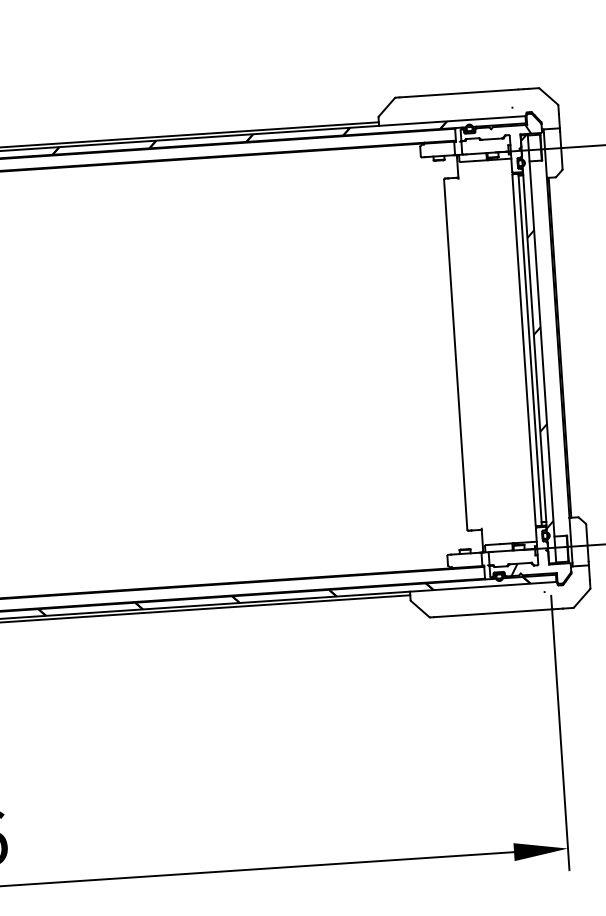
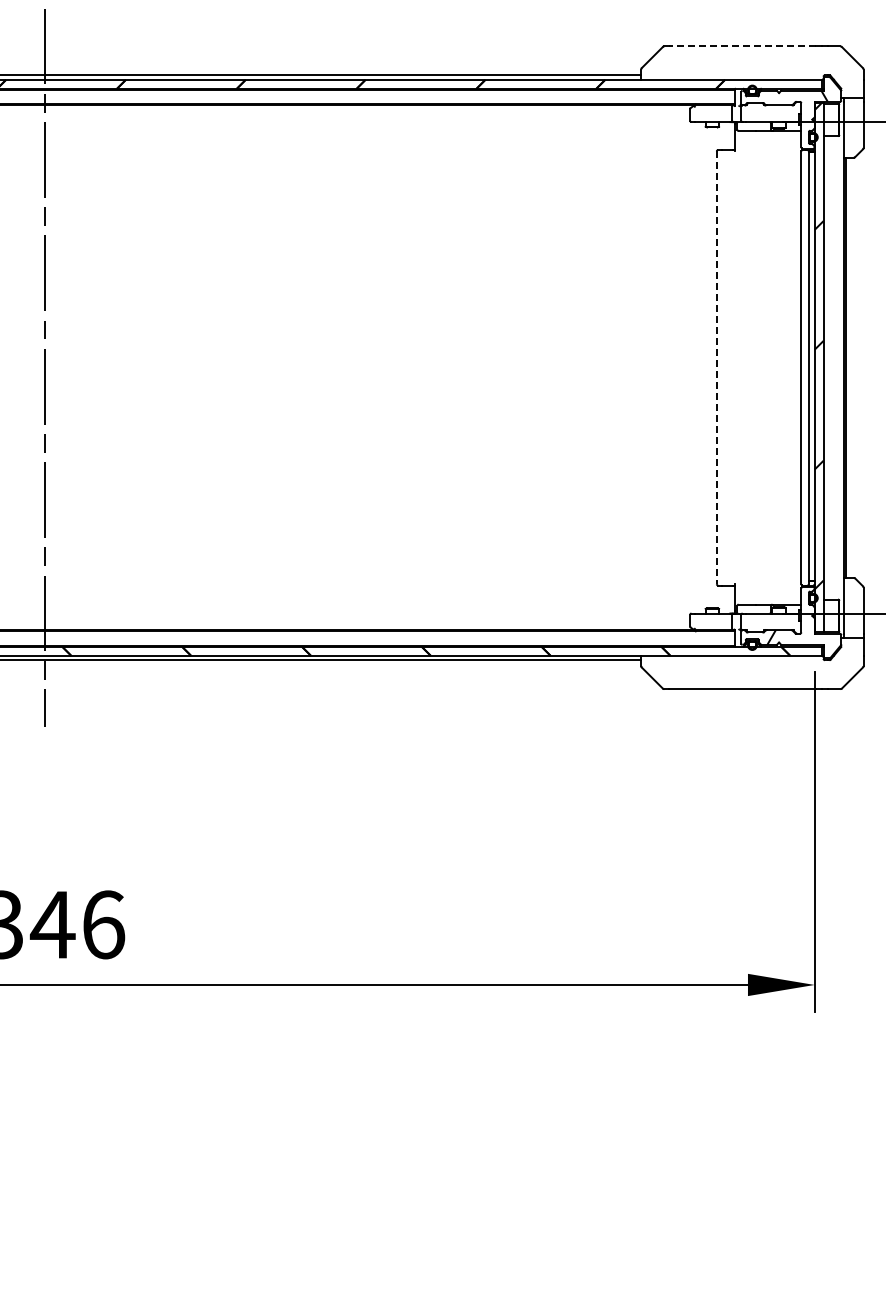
line: (458, 93) -> (741, 46), solid -> dashed
line: (455, 355) -> (716, 368), solid -> dashed

